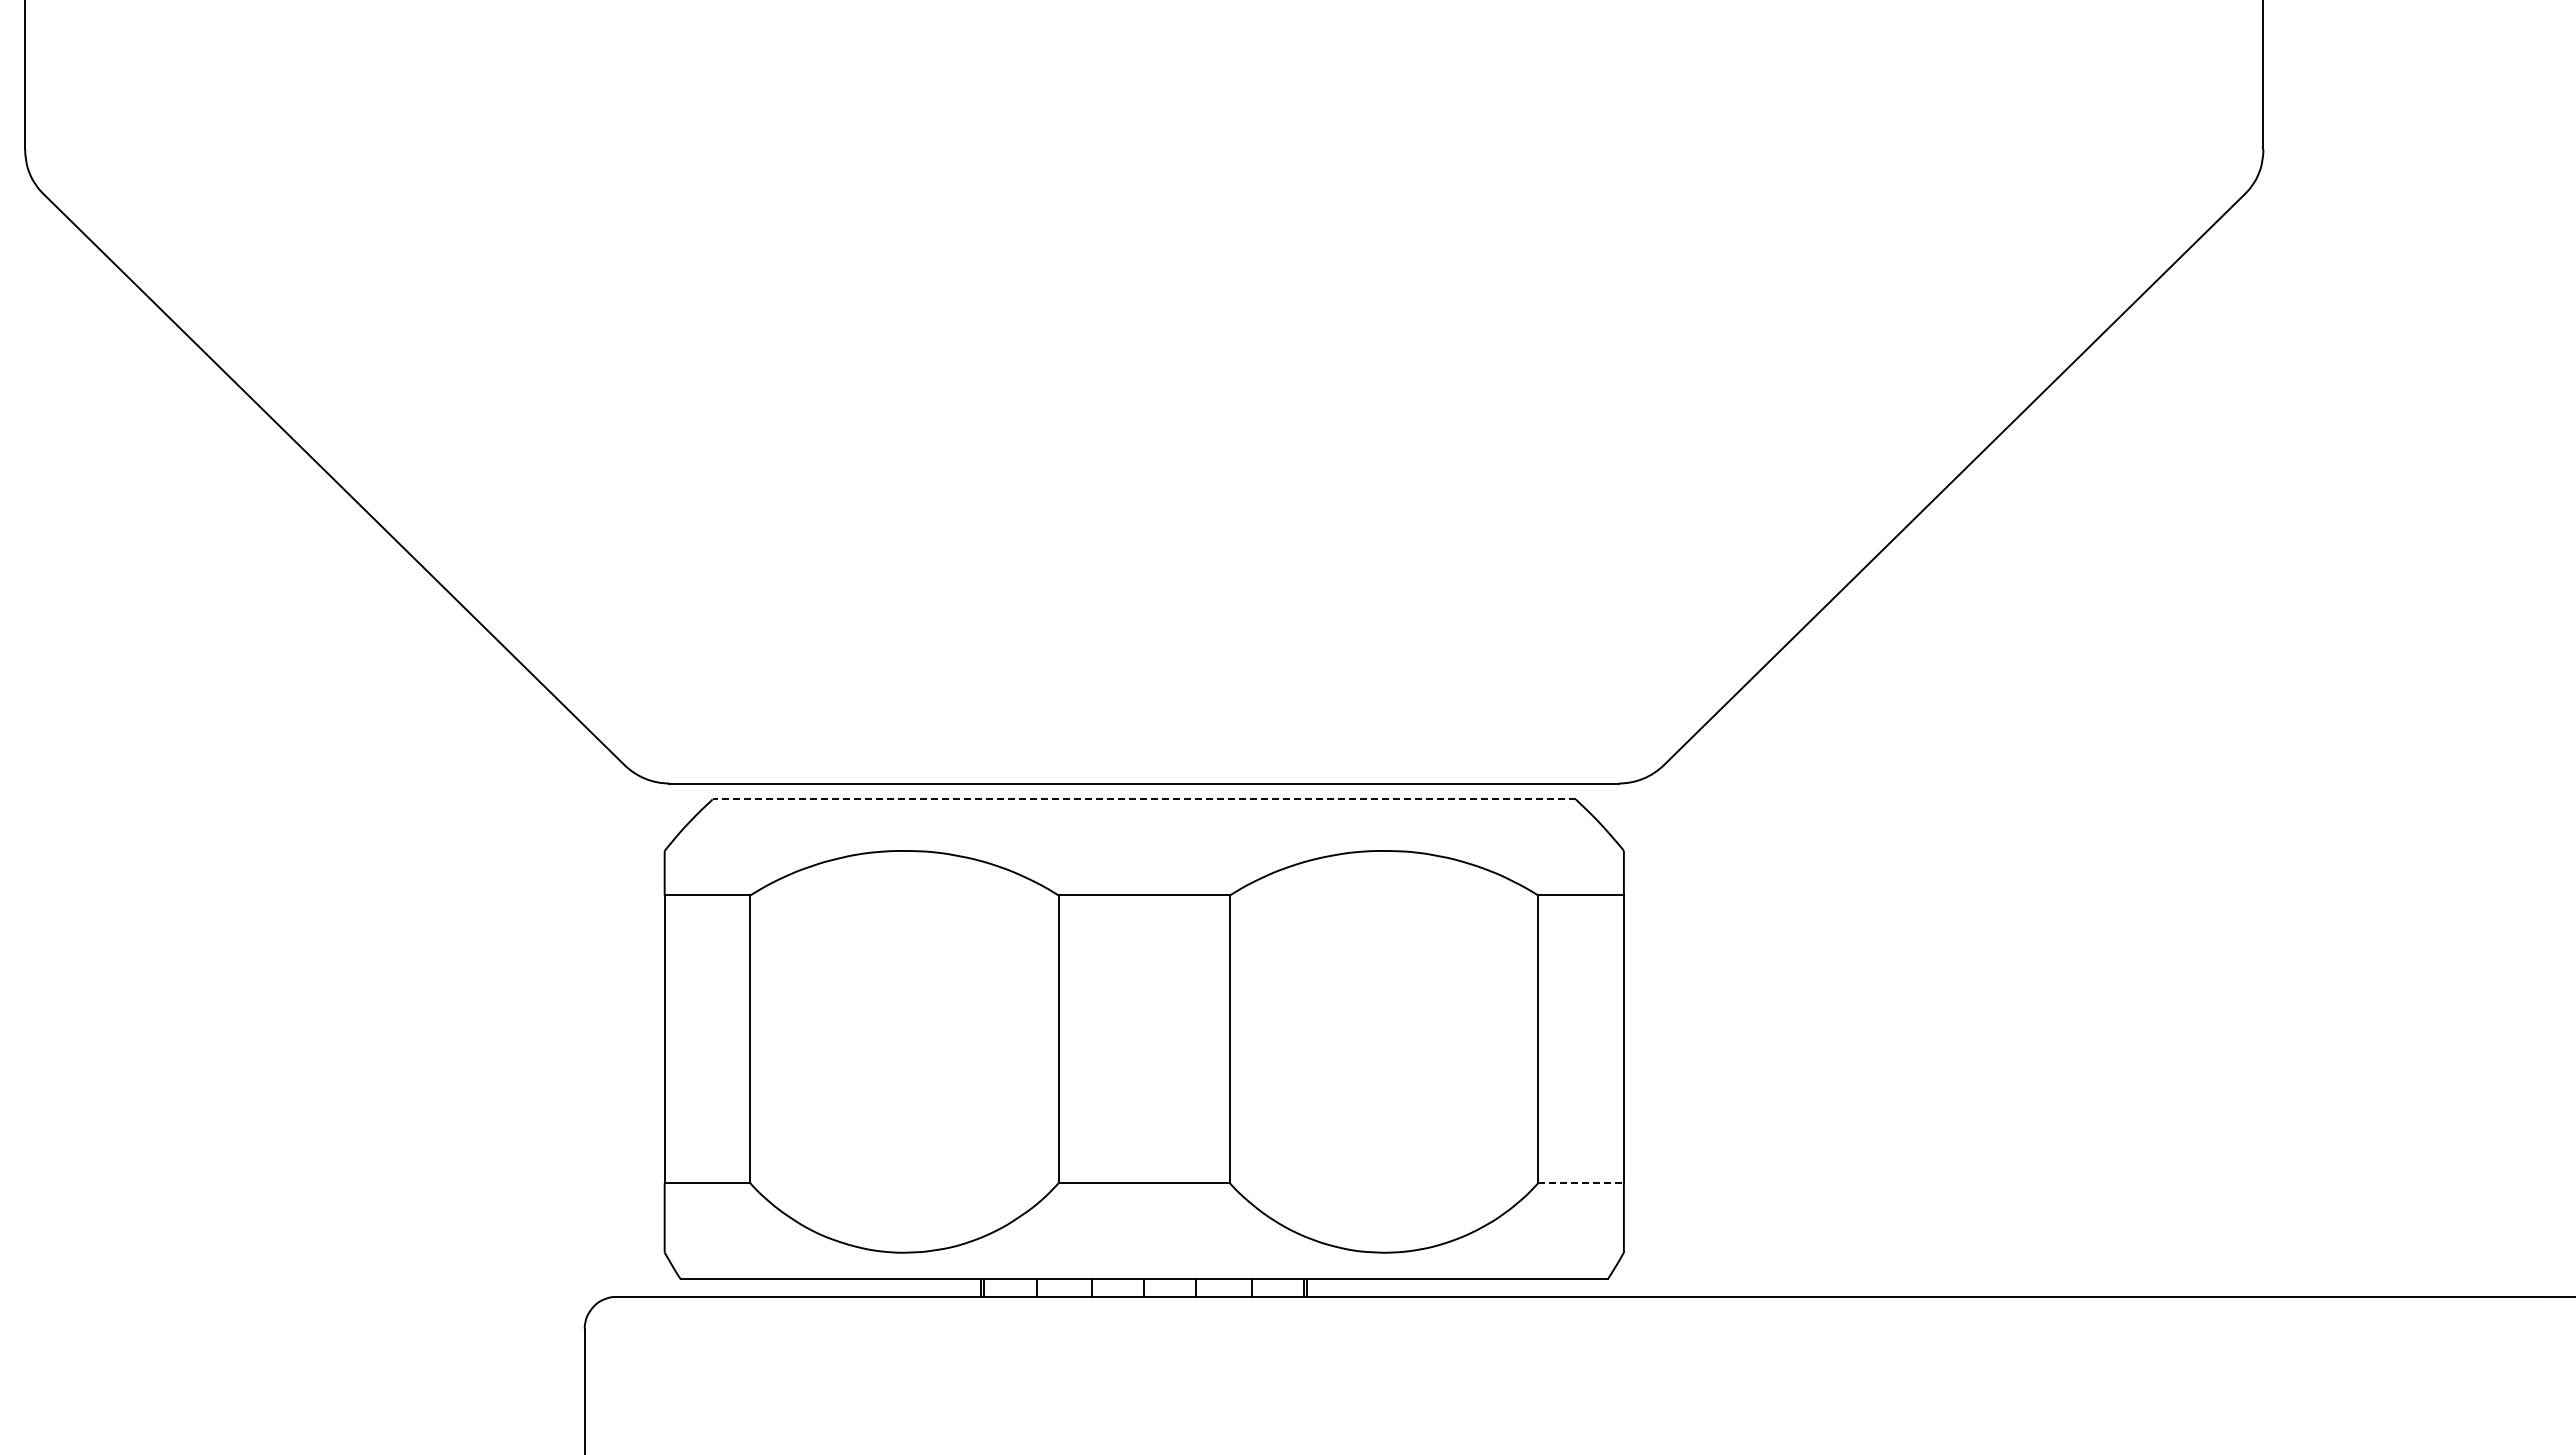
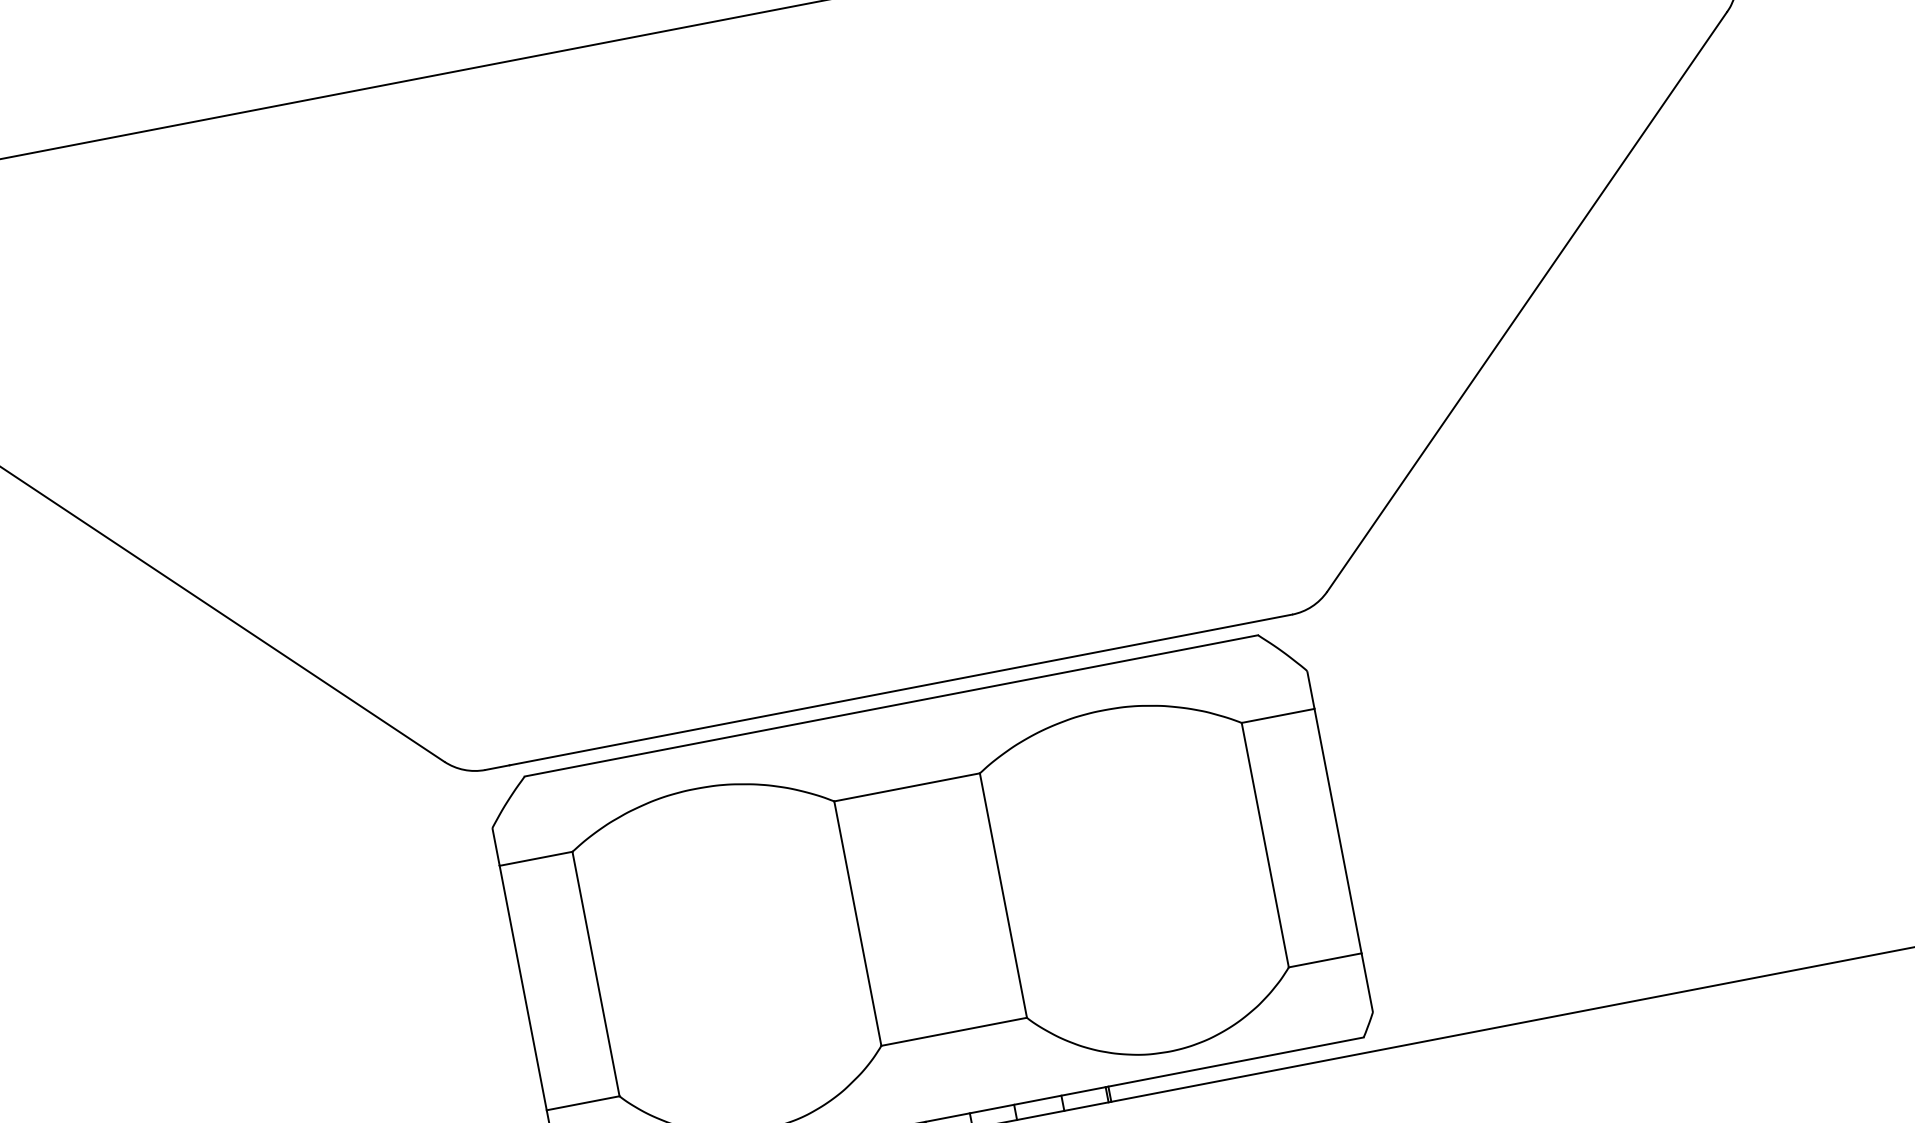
line: (1144, 799) -> (891, 705), dashed -> solid
line: (1581, 1183) -> (1325, 960), dashed -> solid

